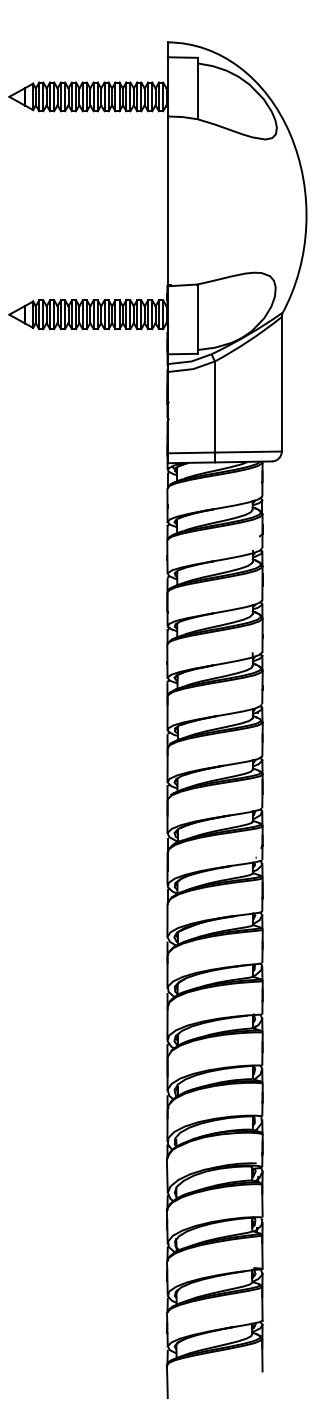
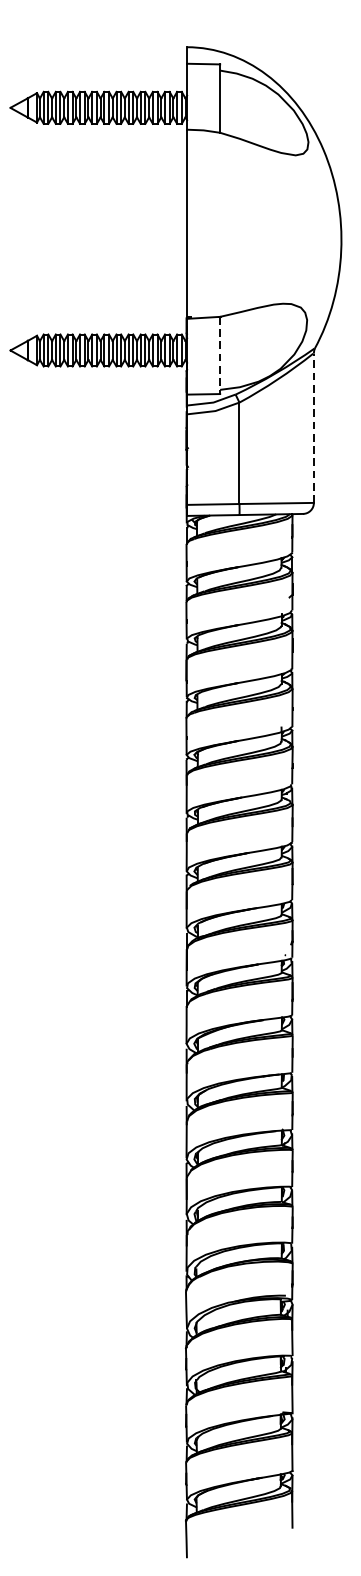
line: (197, 319) -> (220, 355), solid -> dashed
line: (281, 384) -> (313, 428), solid -> dashed

